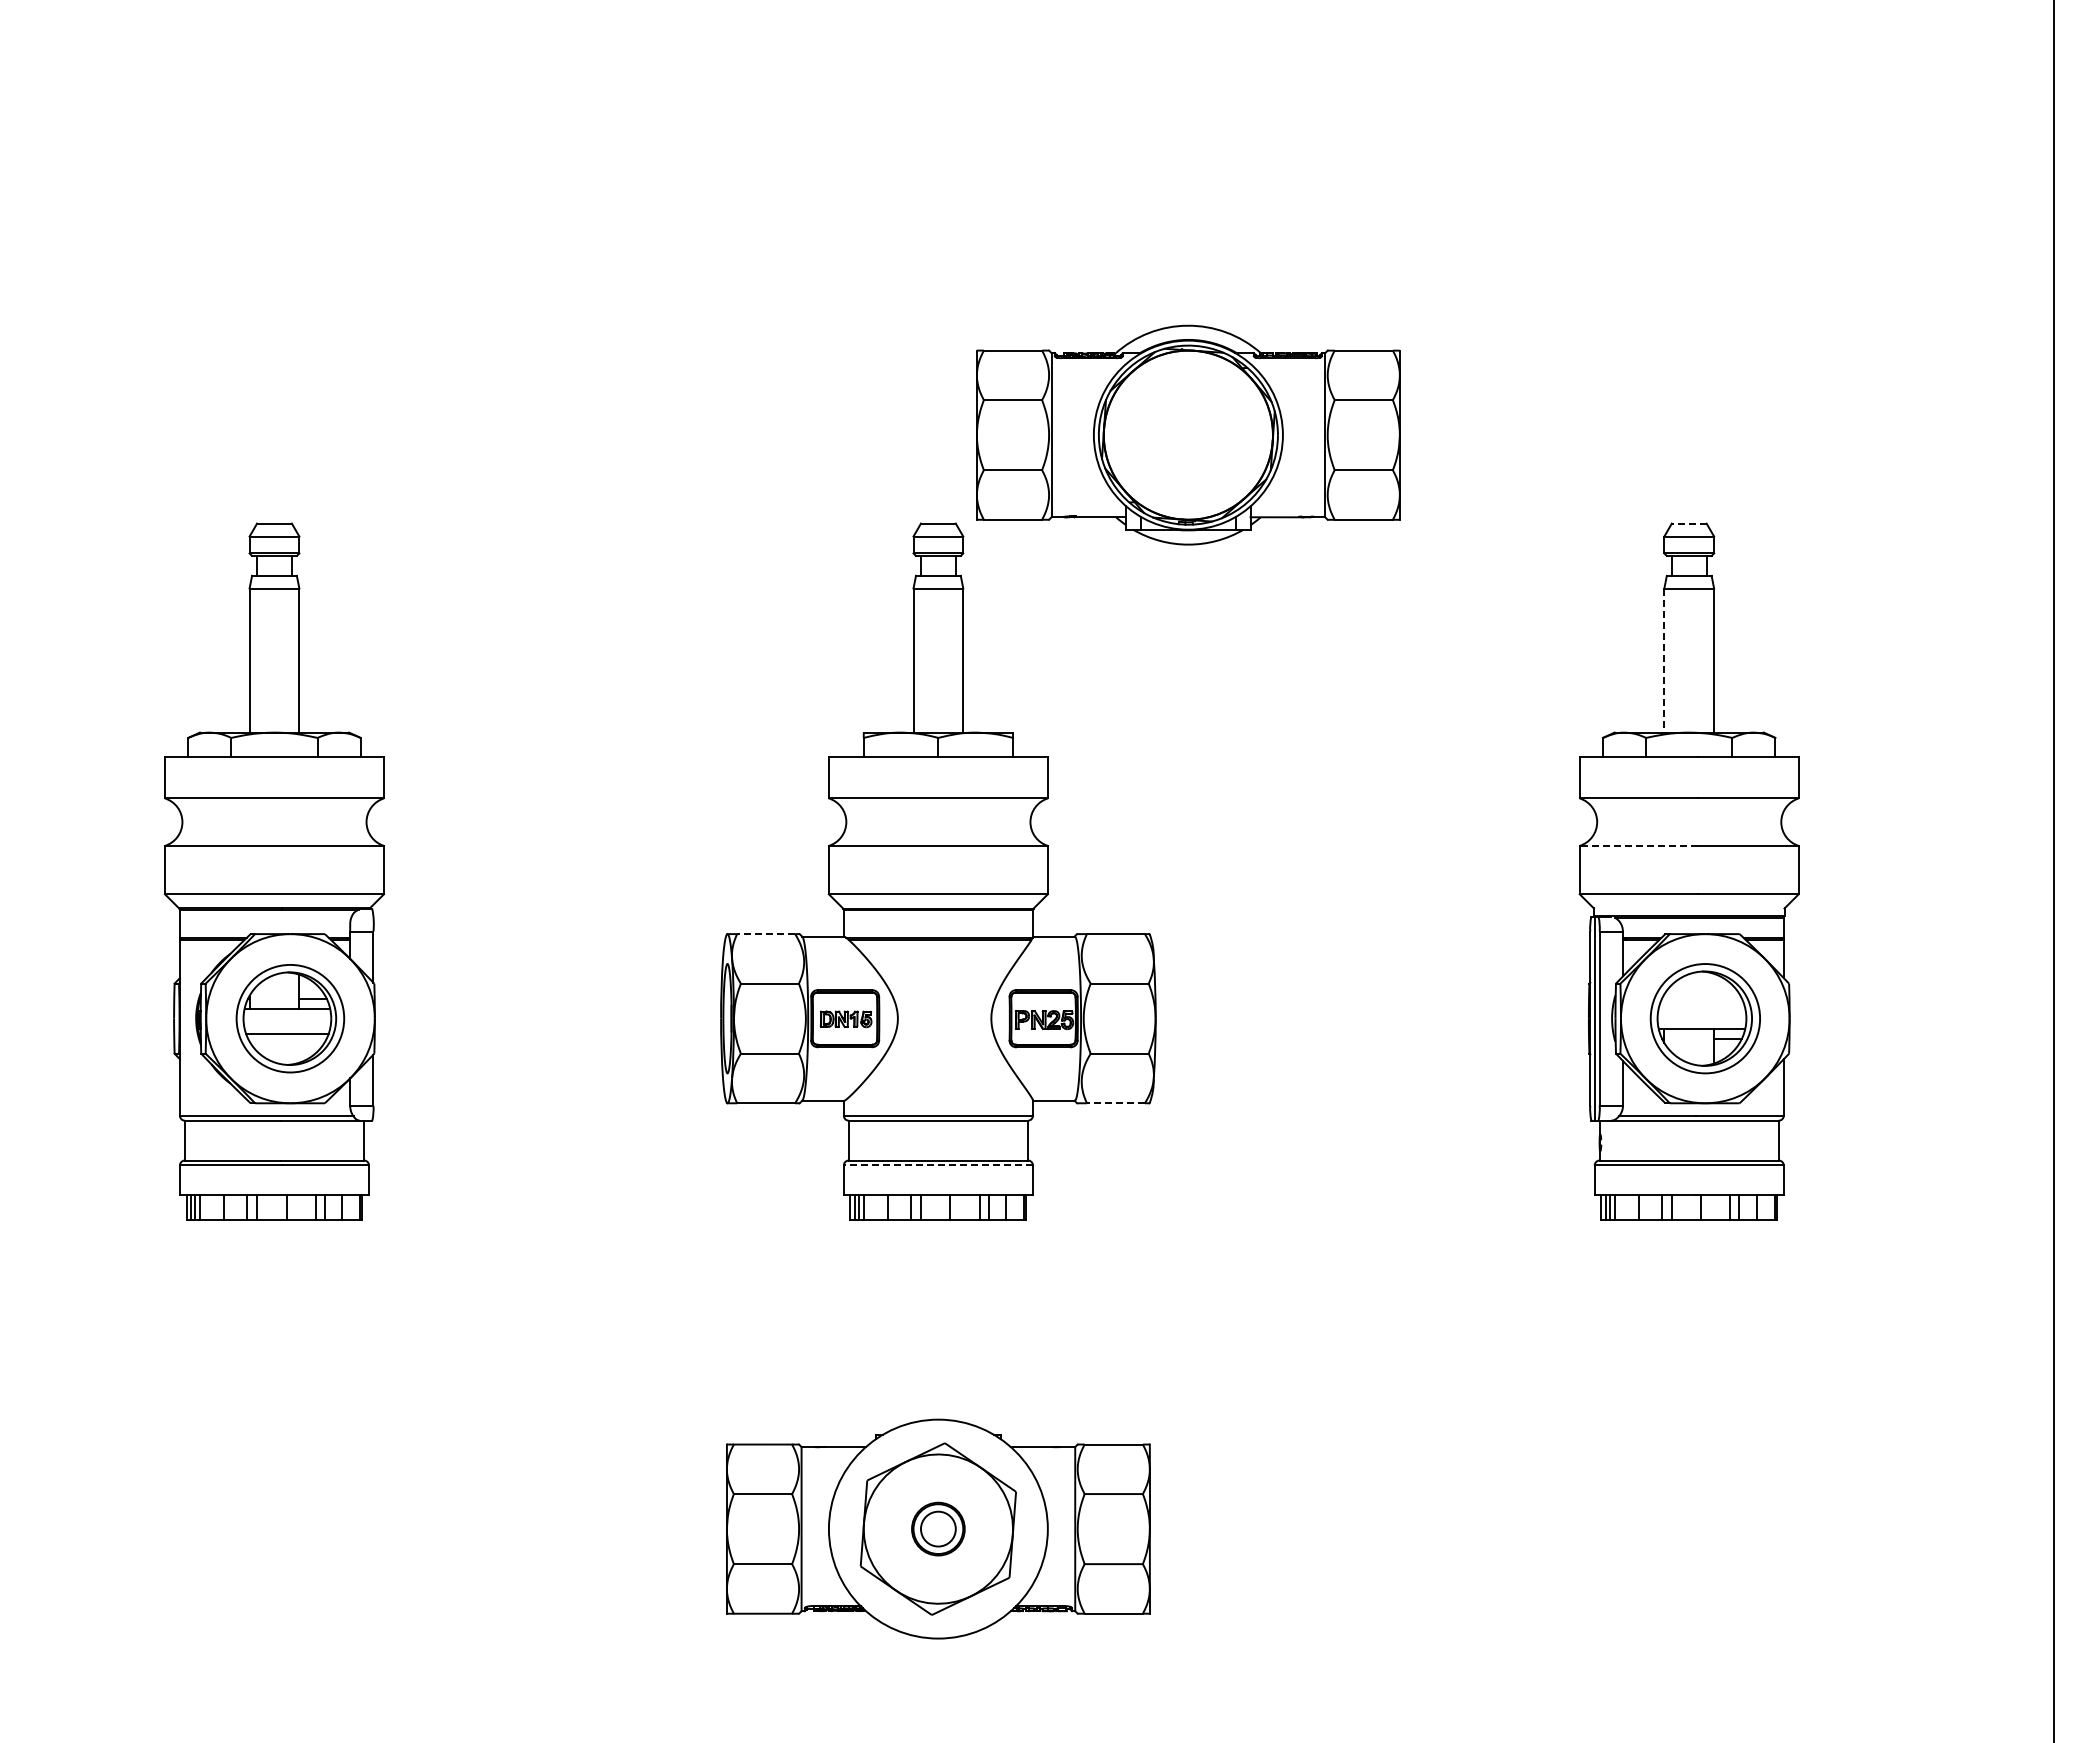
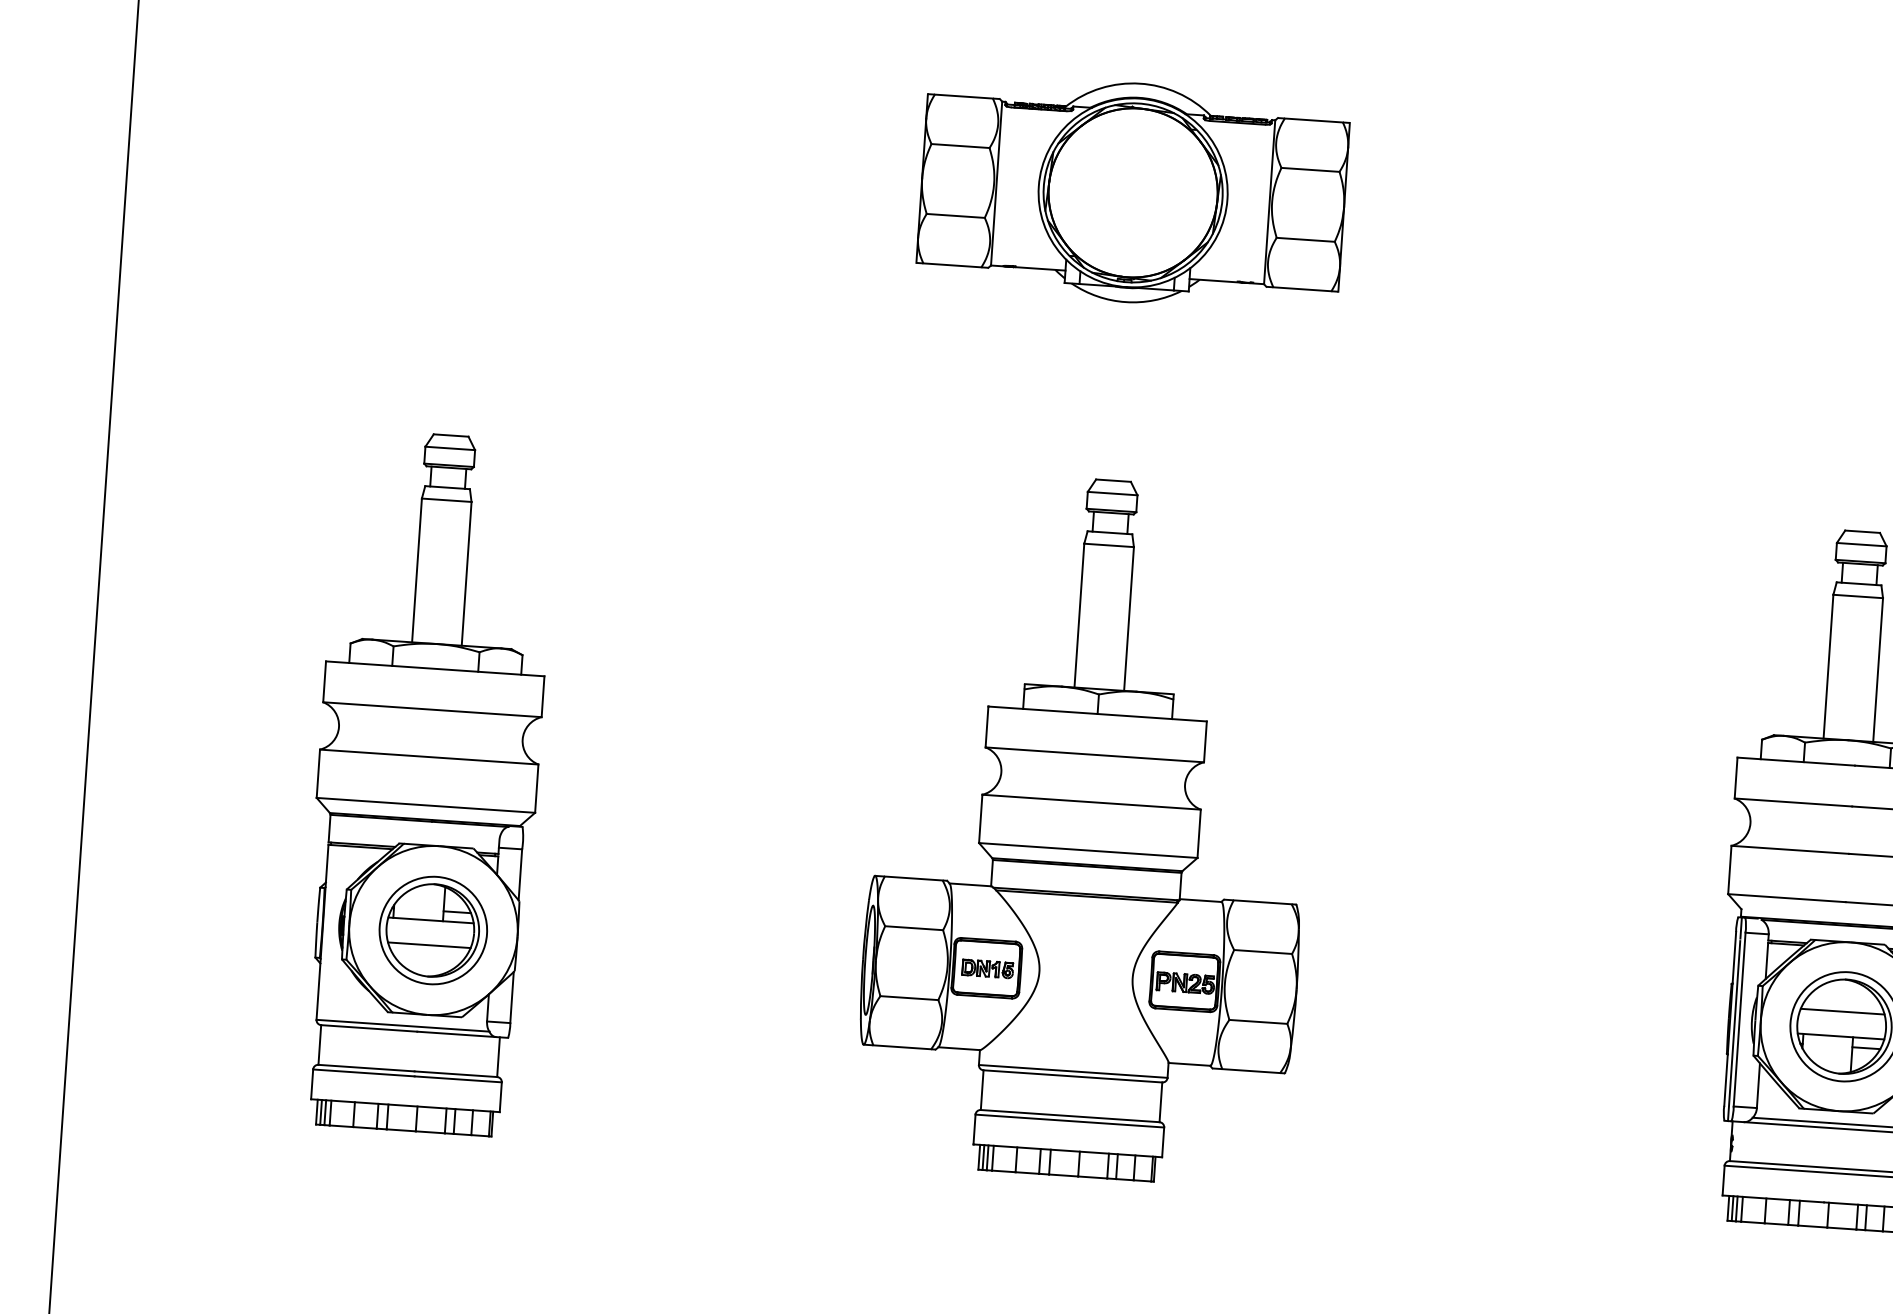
part: (1188, 434) -> (1133, 192), moved
line: (1688, 523) -> (1861, 531), dashed -> solid
line: (1664, 661) -> (1828, 667), dashed -> solid
line: (1638, 845) -> (1790, 849), dashed -> solid
line: (765, 934) -> (913, 878), dashed -> solid
line: (1701, 1003) -> (1842, 1011), added
line: (1115, 1103) -> (1250, 1071), dashed -> solid
line: (938, 1165) -> (1069, 1121), dashed -> solid

